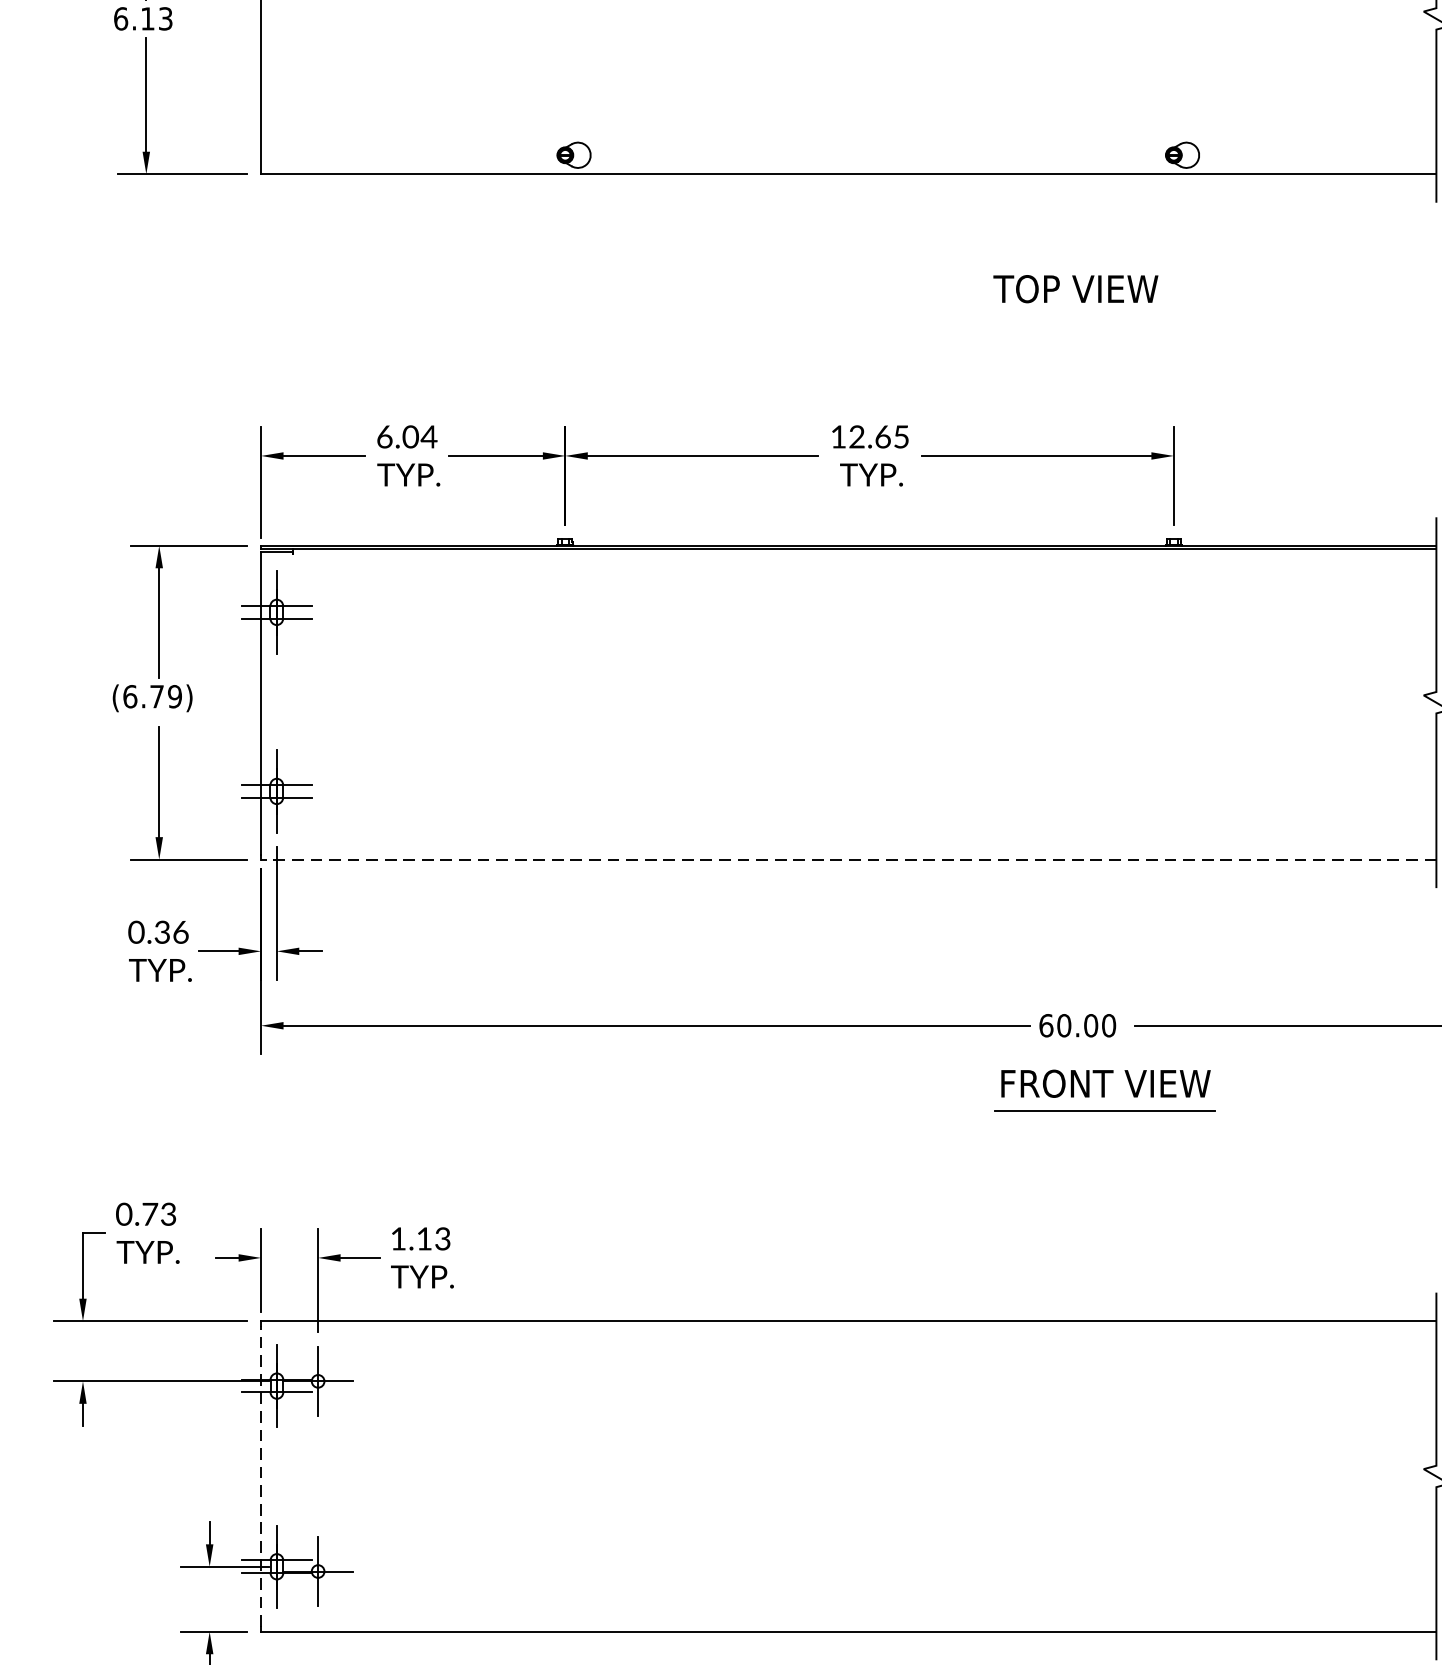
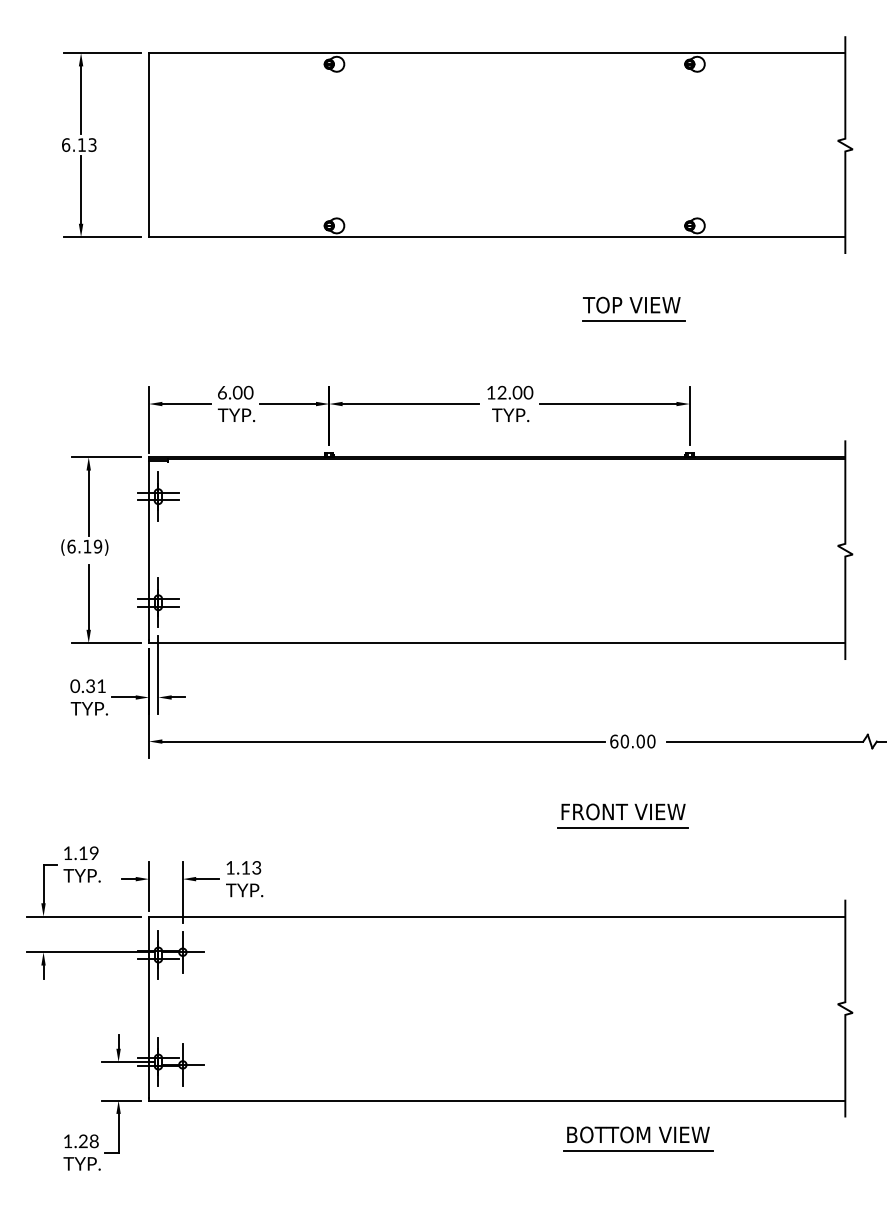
line: (1078, 316) -> (633, 321), added
text: (428, 436) -> (248, 392), 6.04 -> 6.00
text: (891, 436) -> (522, 392), 12.65 -> 12.00
text: (157, 696) -> (87, 546), (6.79) -> (6.19)
line: (847, 860) -> (496, 643), dashed -> solid
text: (180, 932) -> (101, 686), 0.36 -> 0.31
part: (1104, 1089) -> (622, 815), moved
text: (145, 1214) -> (80, 853), 0.73 -> 1.19
line: (261, 1476) -> (149, 1008), dashed -> solid

